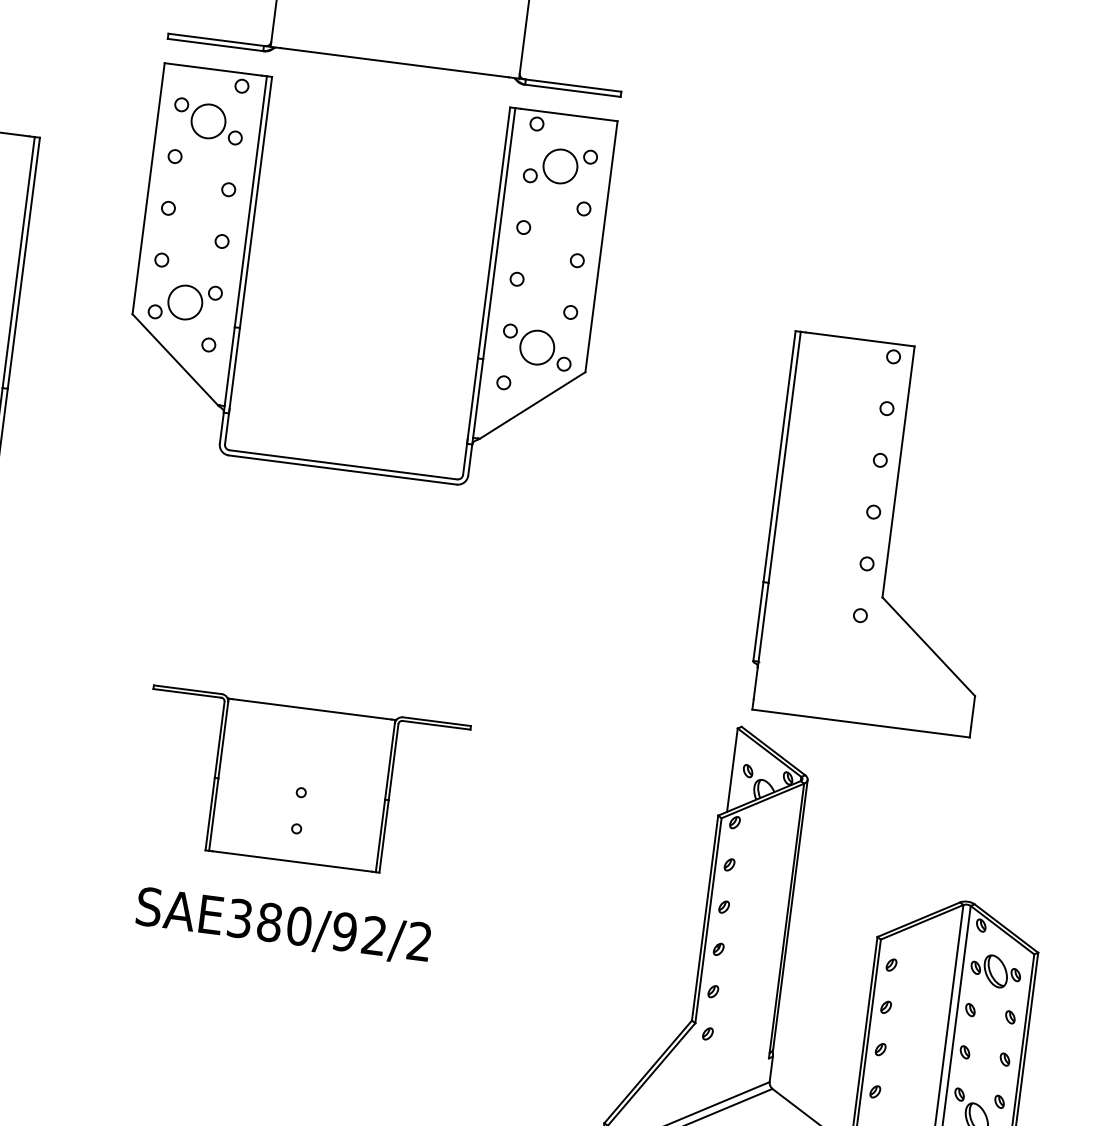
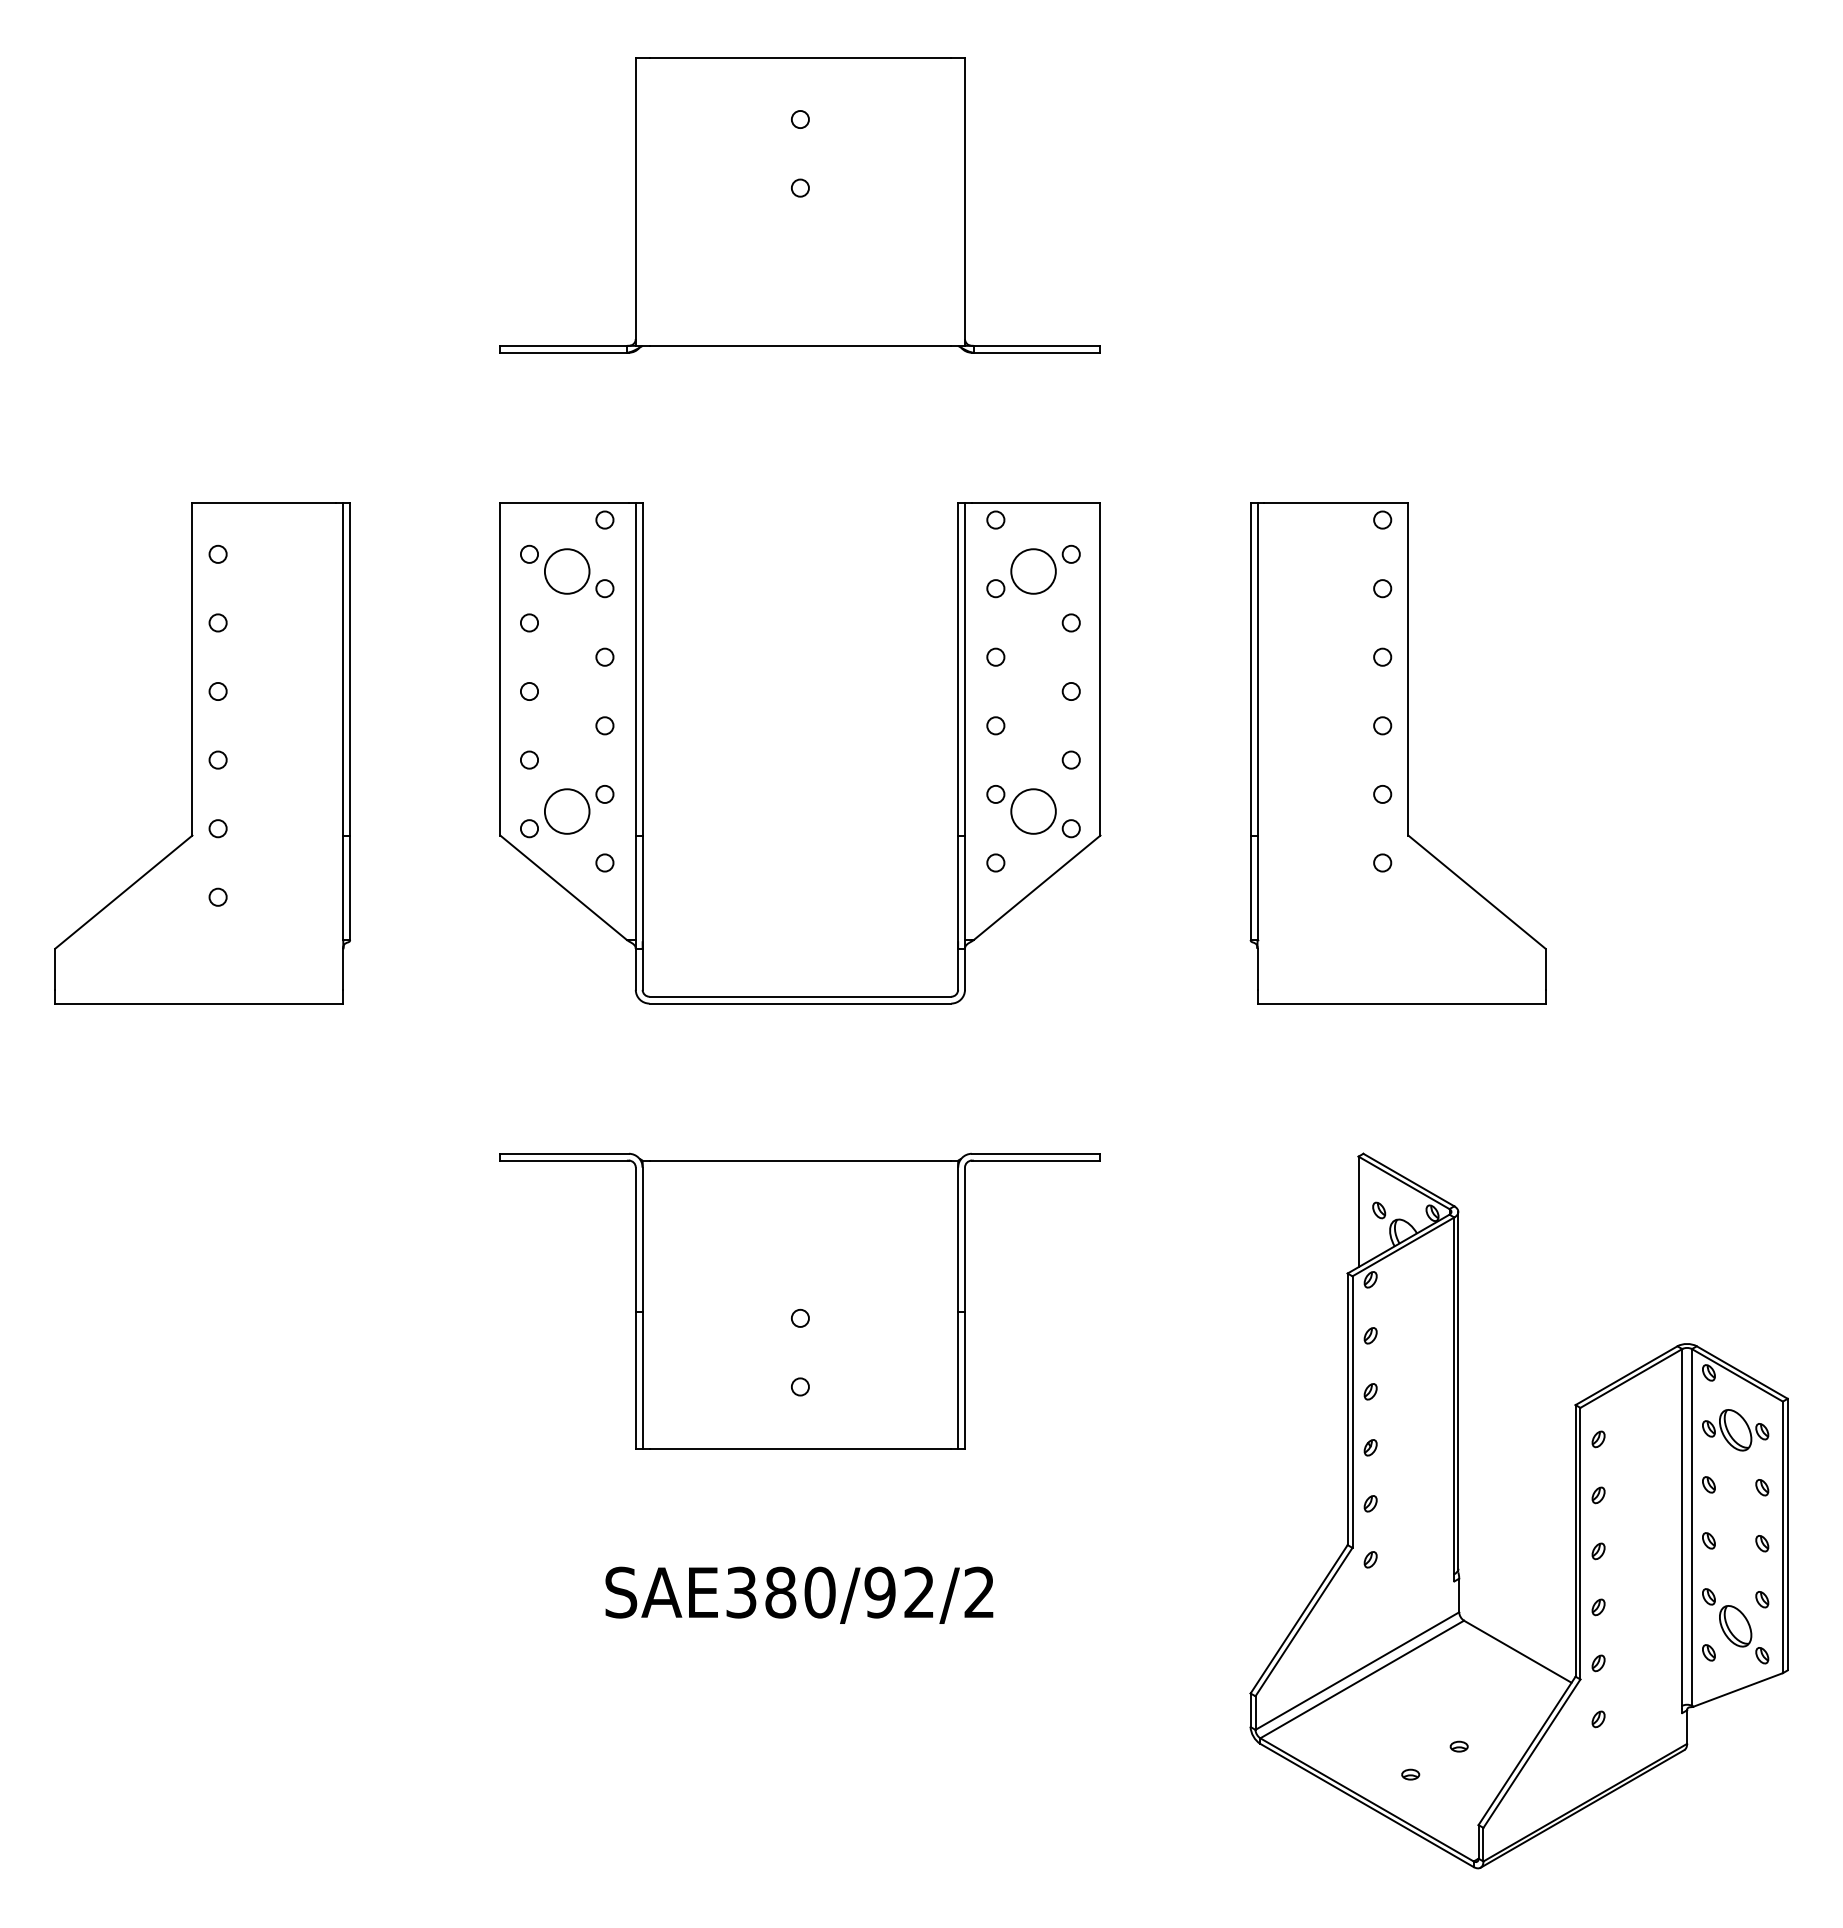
part: (248, 266) -> (643, 753), moved
part: (882, 534) -> (1397, 753), moved
part: (301, 783) -> (799, 1300), size x1.43
text: (283, 925) -> (799, 1594), moved

